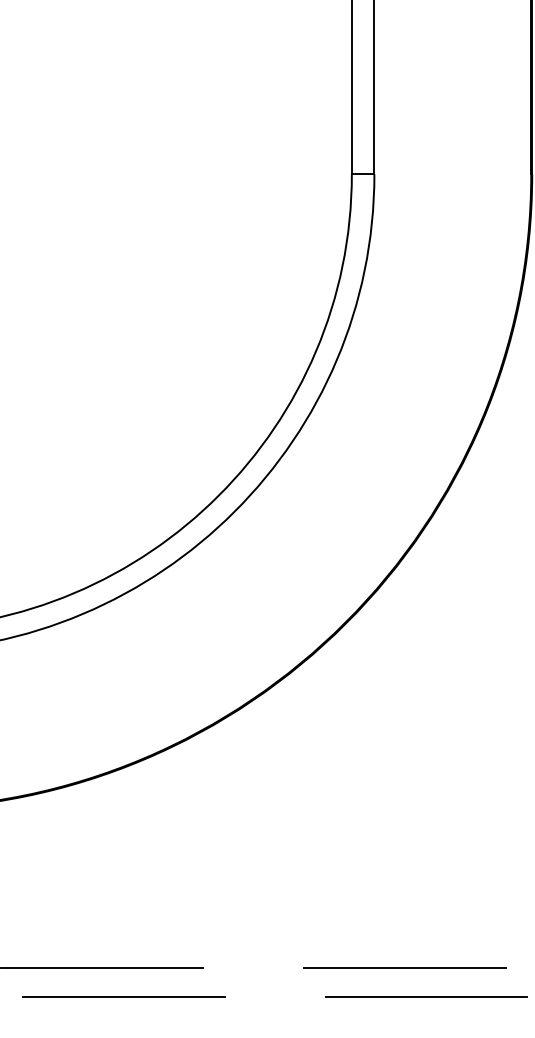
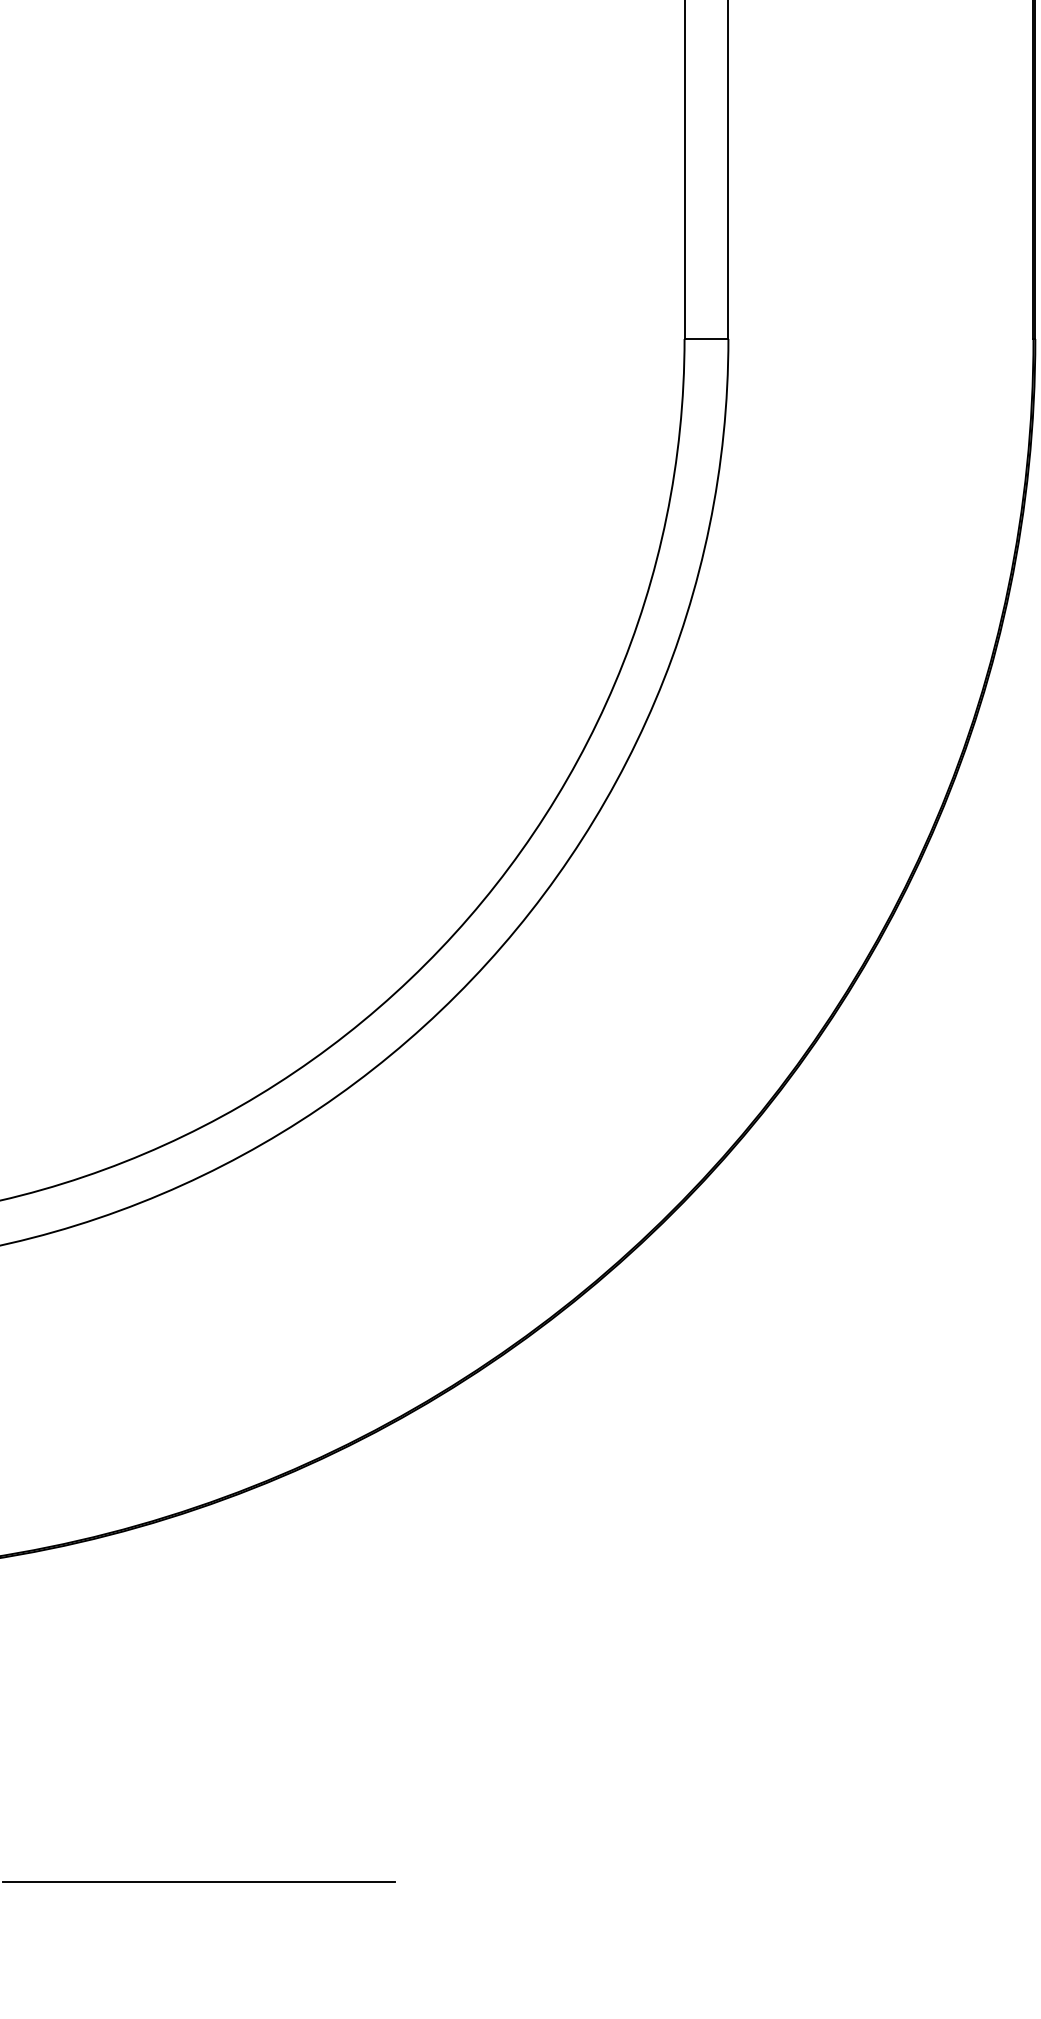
line: (404, 967) -> (786, 1881), removed
line: (124, 996) -> (242, 1938), removed
line: (426, 996) -> (829, 1938), removed

